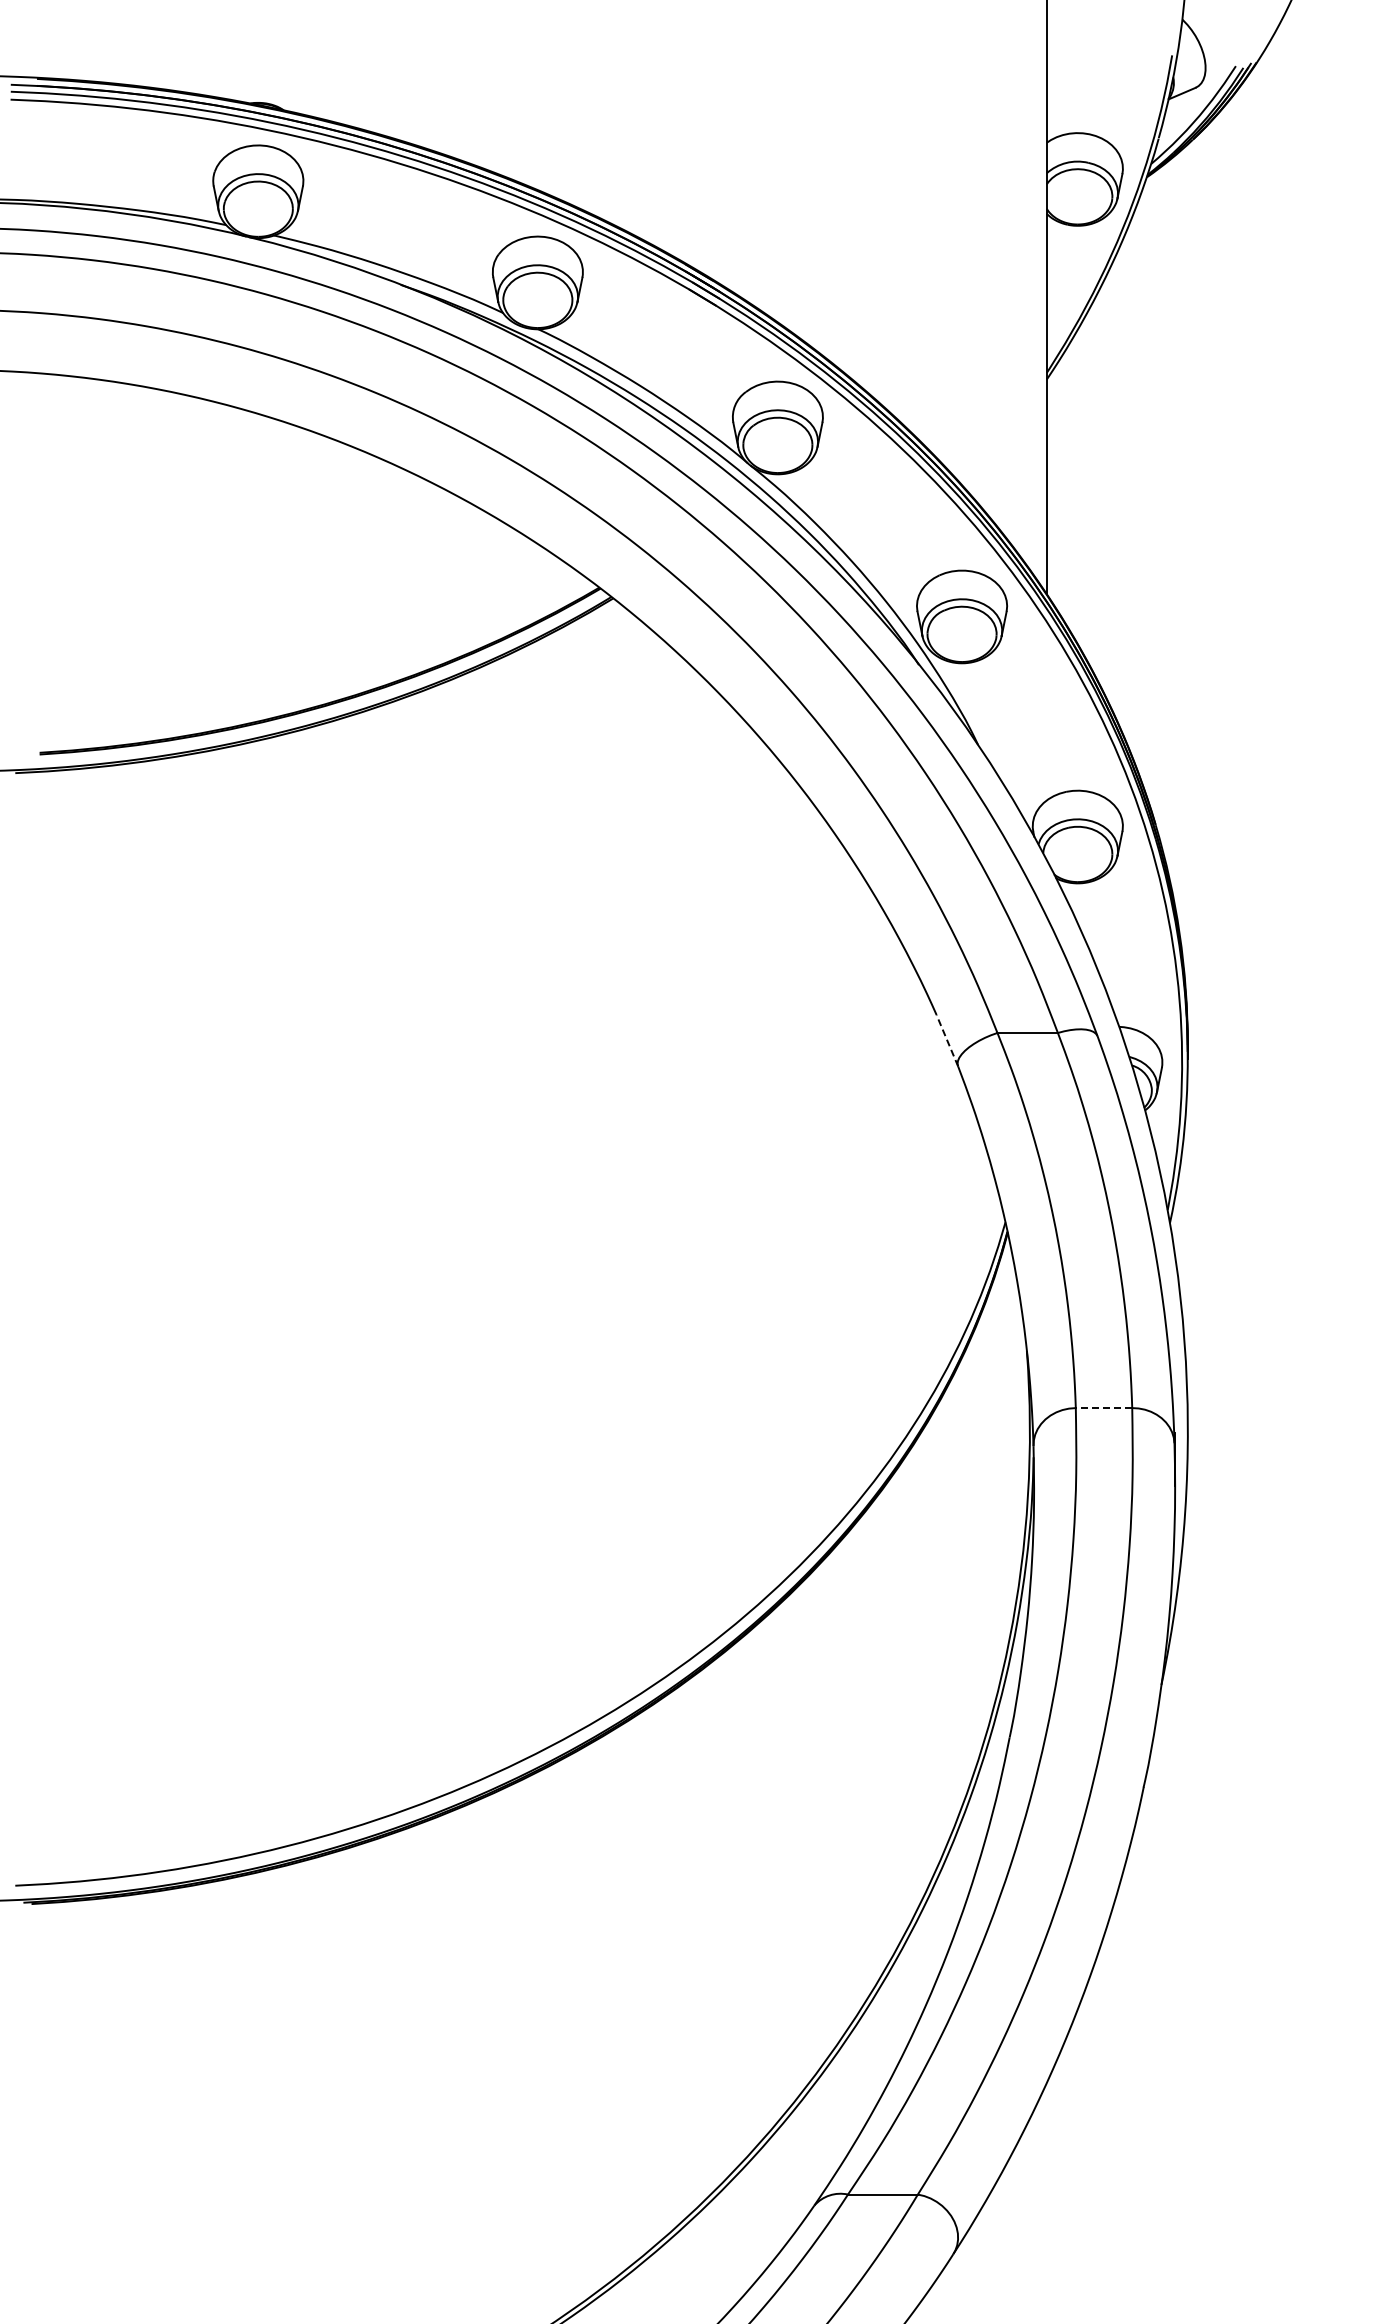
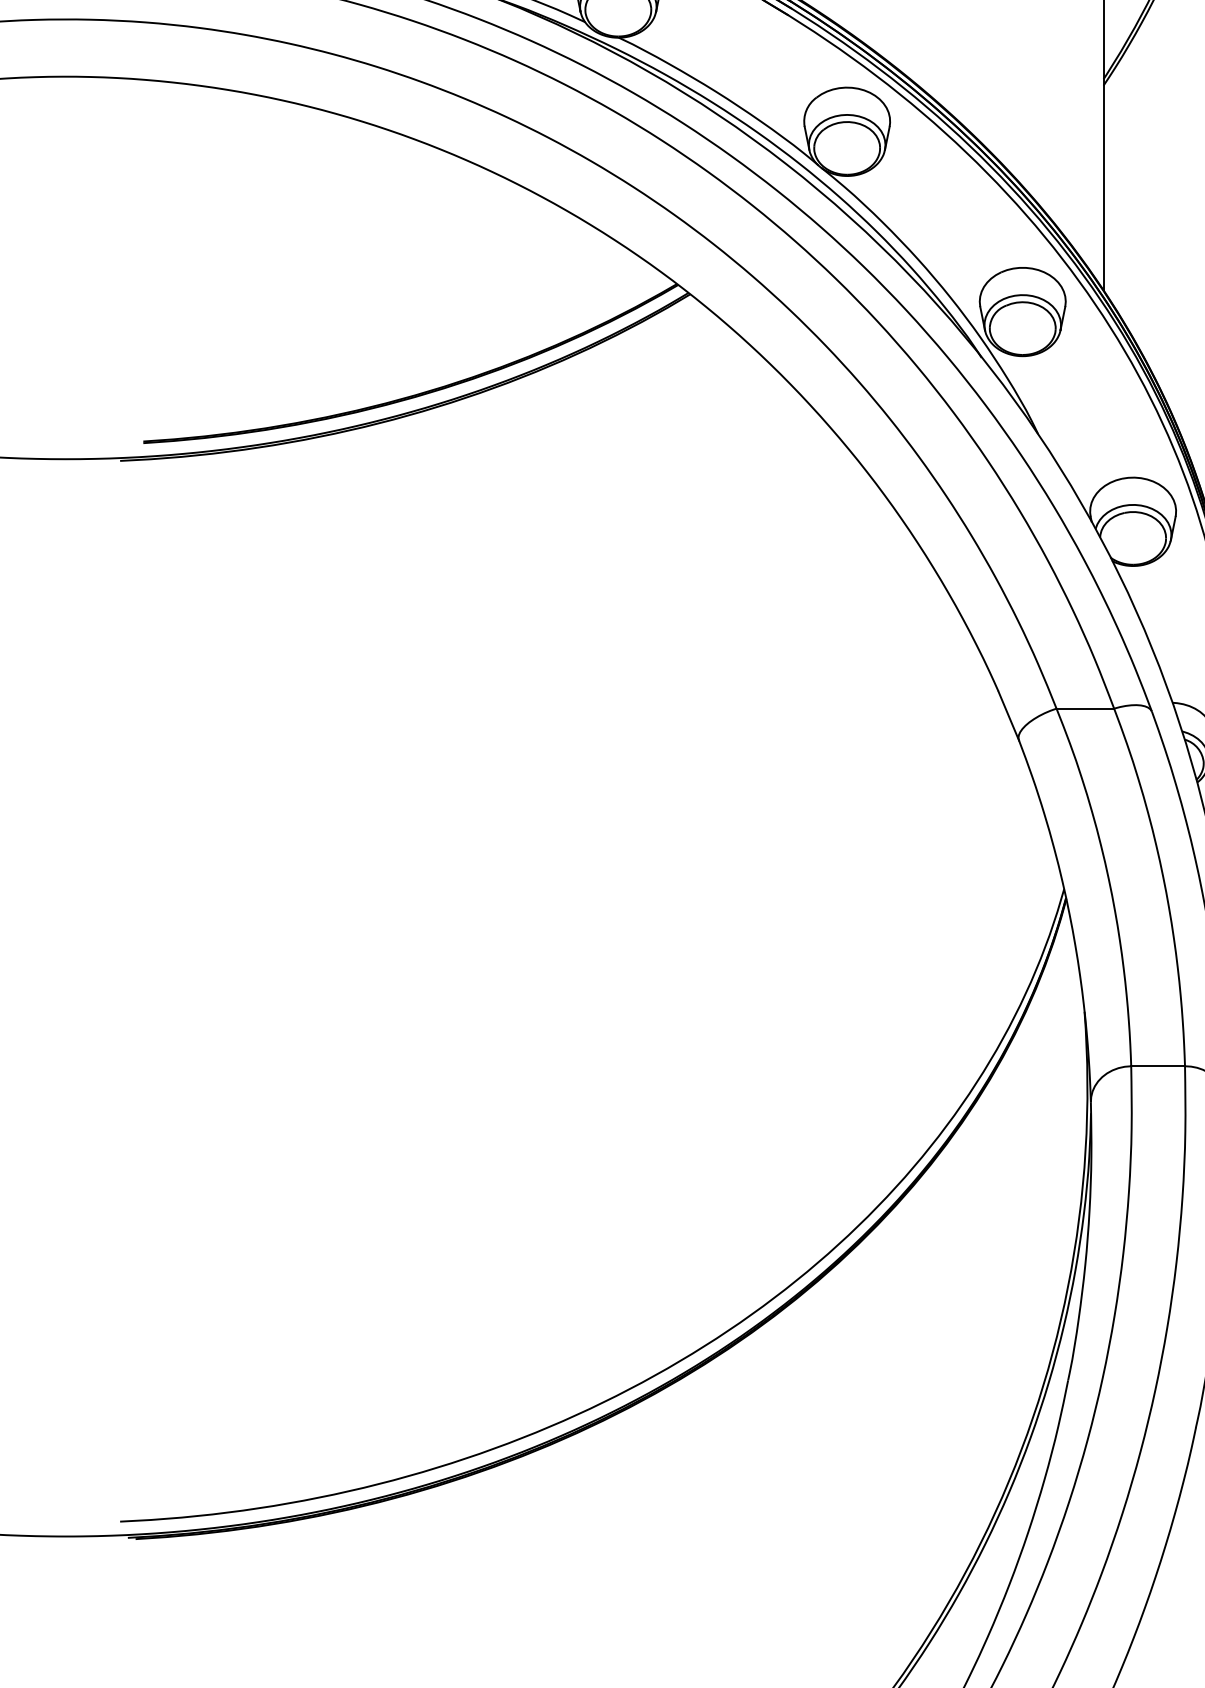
line: (947, 1040) -> (1008, 715), dashed -> solid
line: (1103, 1408) -> (1157, 1066), dashed -> solid

